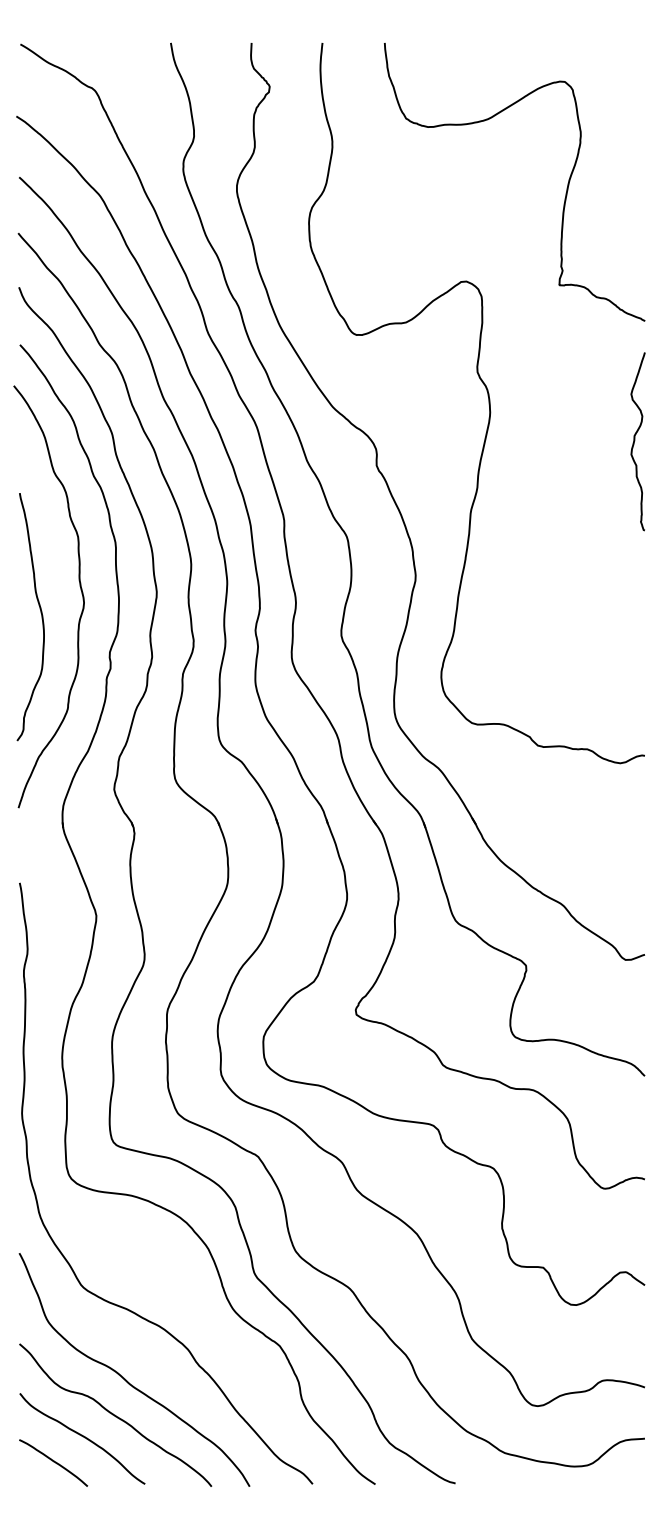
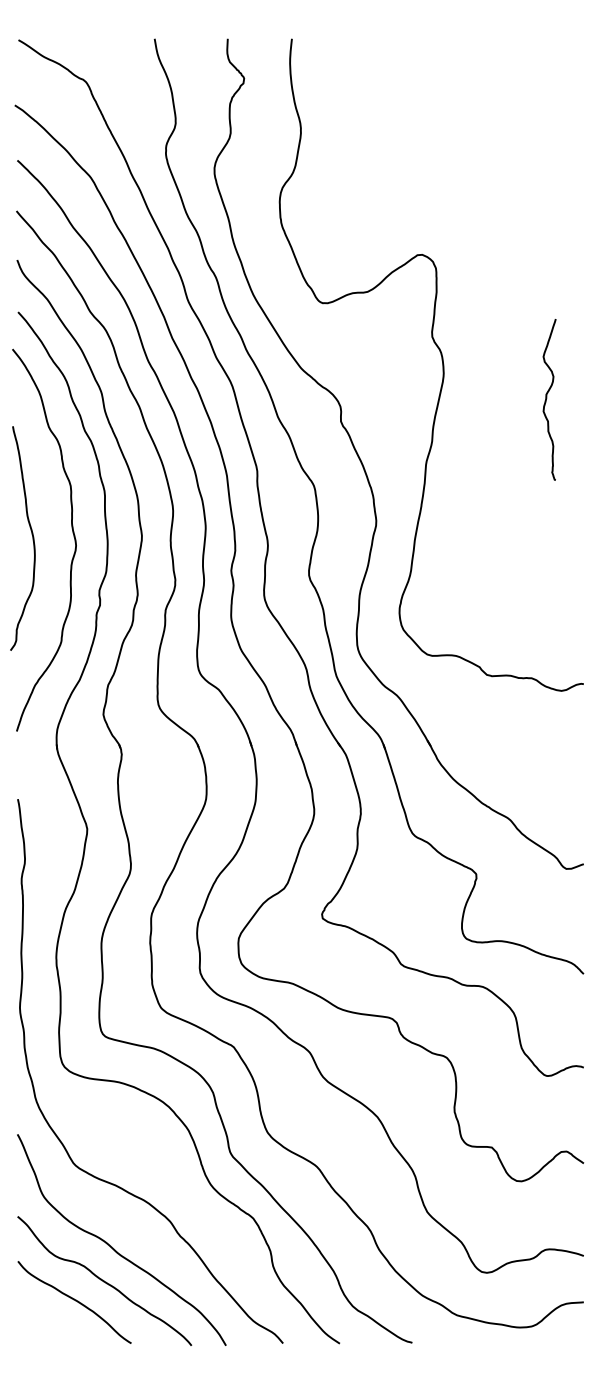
curve: (566, 189) -> (512, 171), removed
curve: (635, 440) -> (547, 398), moved
curve: (40, 612) -> (31, 534), moved
curve: (53, 1462) -> (48, 1323), removed

